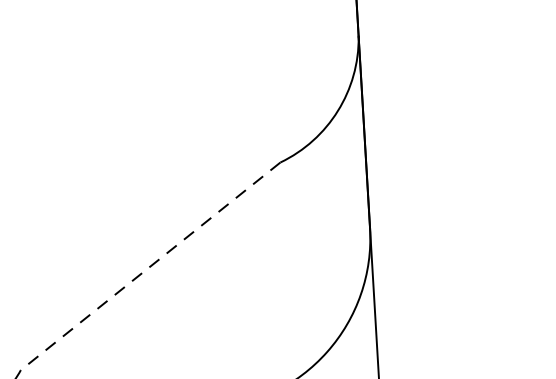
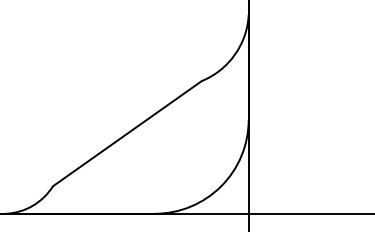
line: (149, 266) -> (126, 133), dashed -> solid

